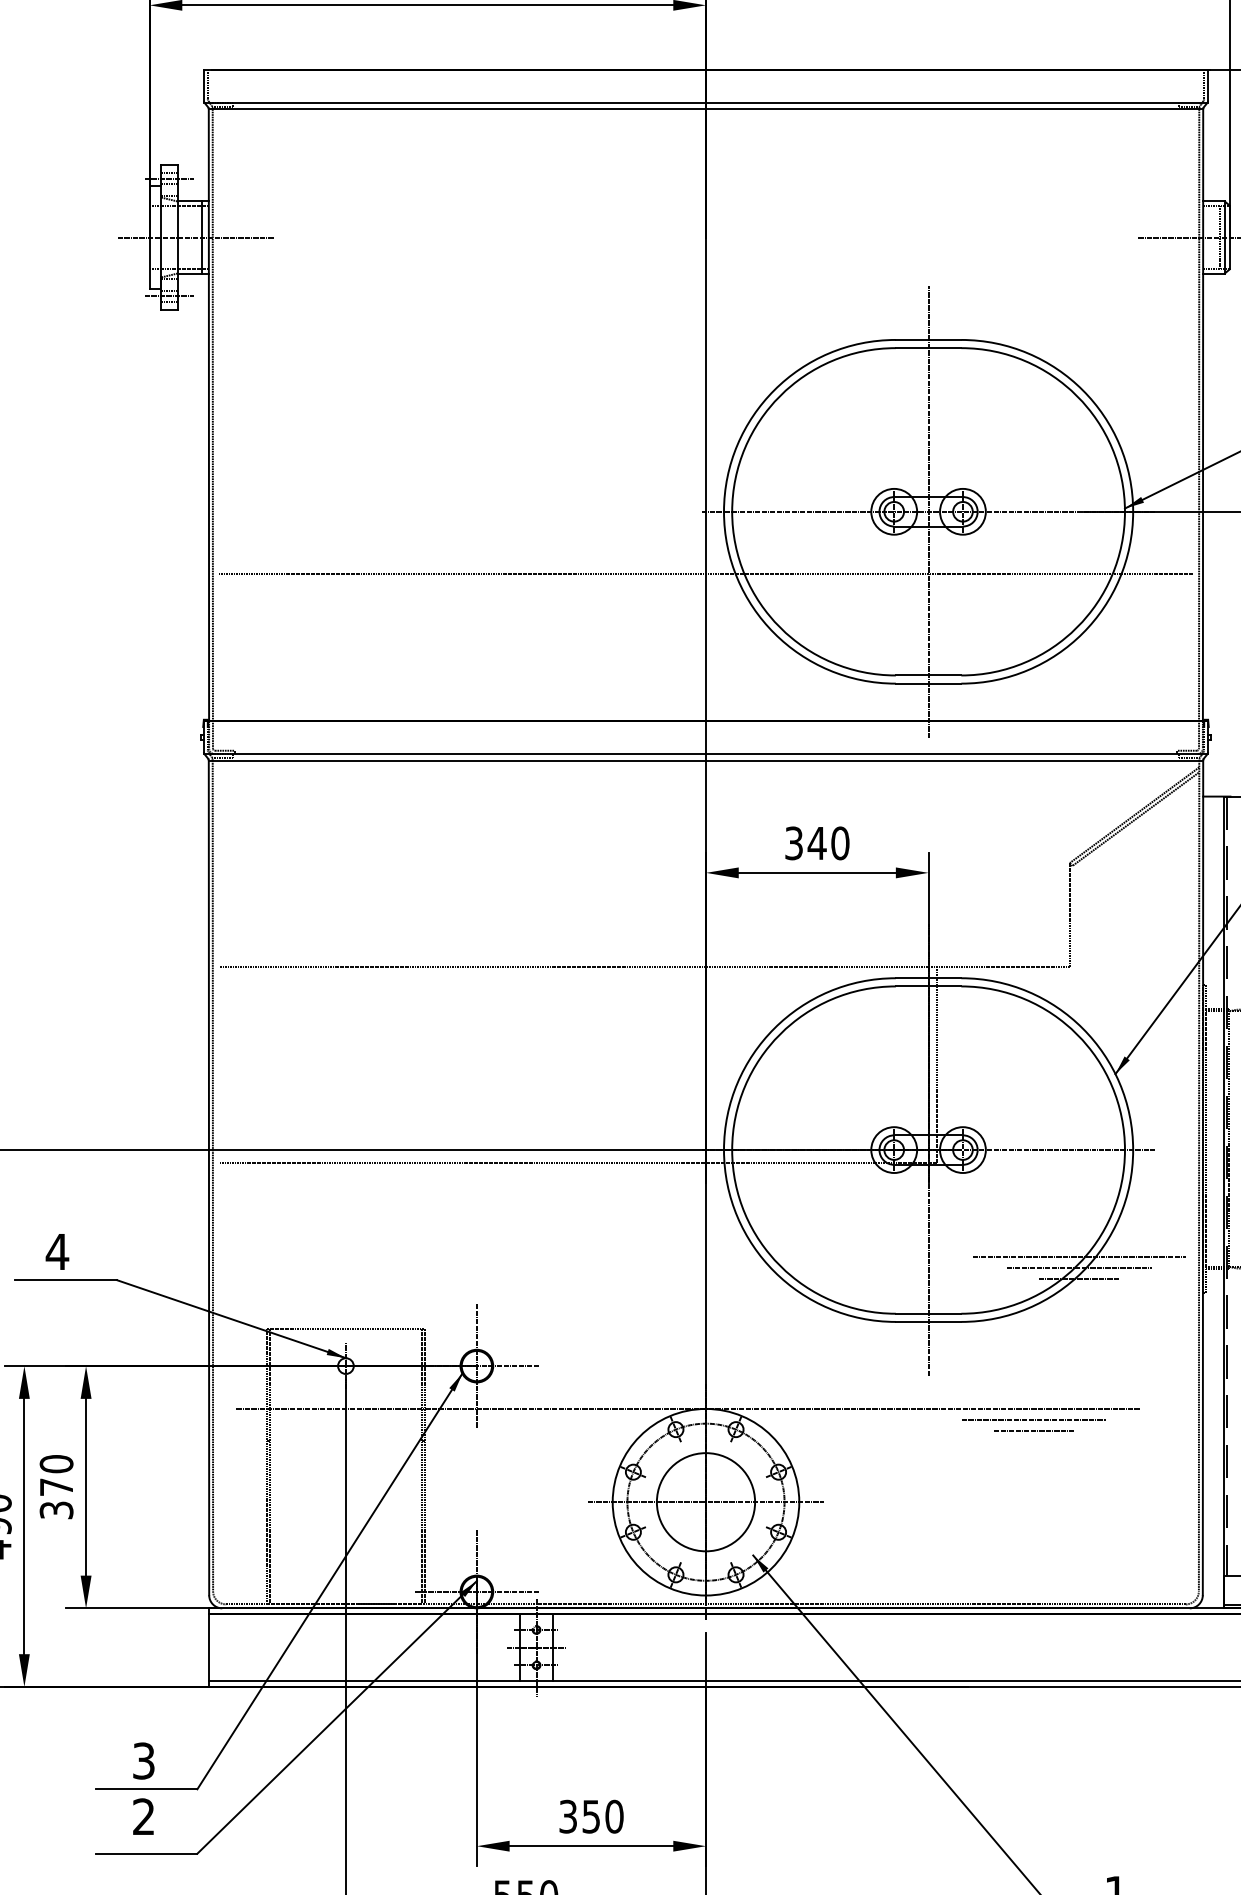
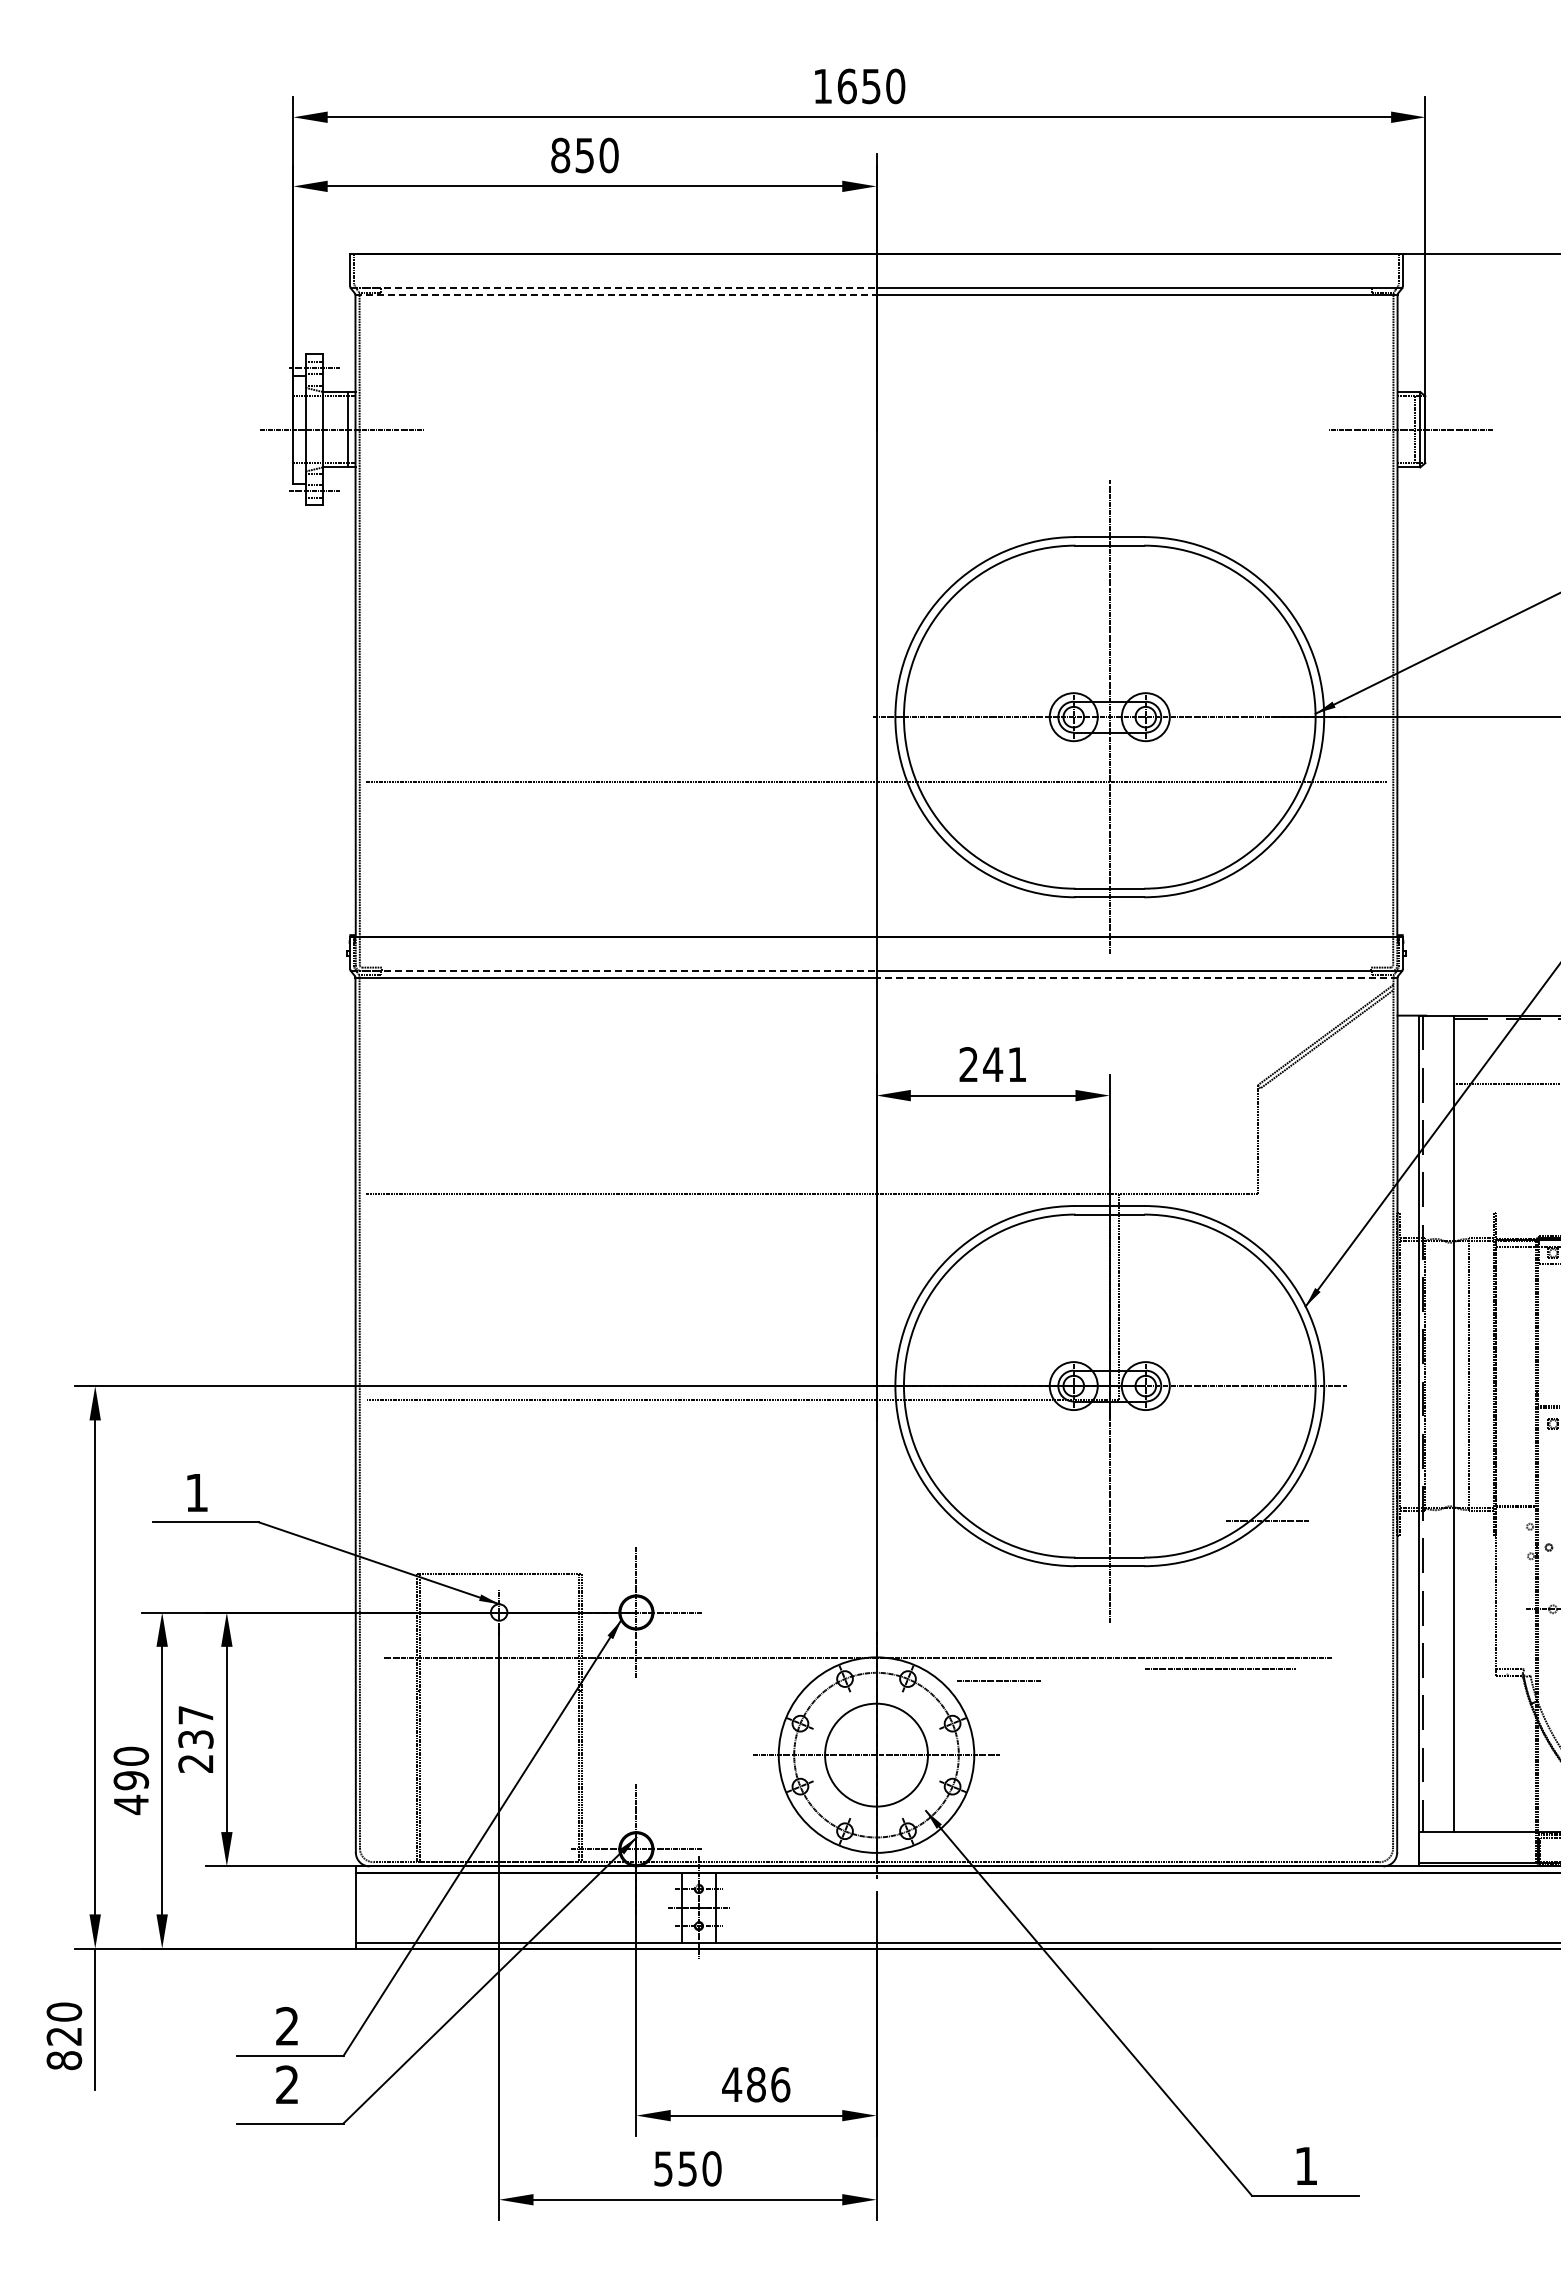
line: (455, 102) -> (613, 288), solid -> dashed
line: (456, 109) -> (615, 295), solid -> dashed
line: (455, 754) -> (613, 971), solid -> dashed
line: (955, 760) -> (1137, 977), solid -> dashed
text: (816, 843) -> (992, 1064), 340 -> 241
text: (57, 1251) -> (196, 1492), 4 -> 1
line: (1079, 1257) -> (1267, 1498), removed
line: (1079, 1267) -> (1267, 1509), removed
line: (1033, 1431) -> (998, 1680), moved
text: (56, 1486) -> (195, 1738), 370 -> 237
text: (143, 1761) -> (287, 2026), 3 -> 2
text: (591, 1816) -> (756, 2084), 350 -> 486

